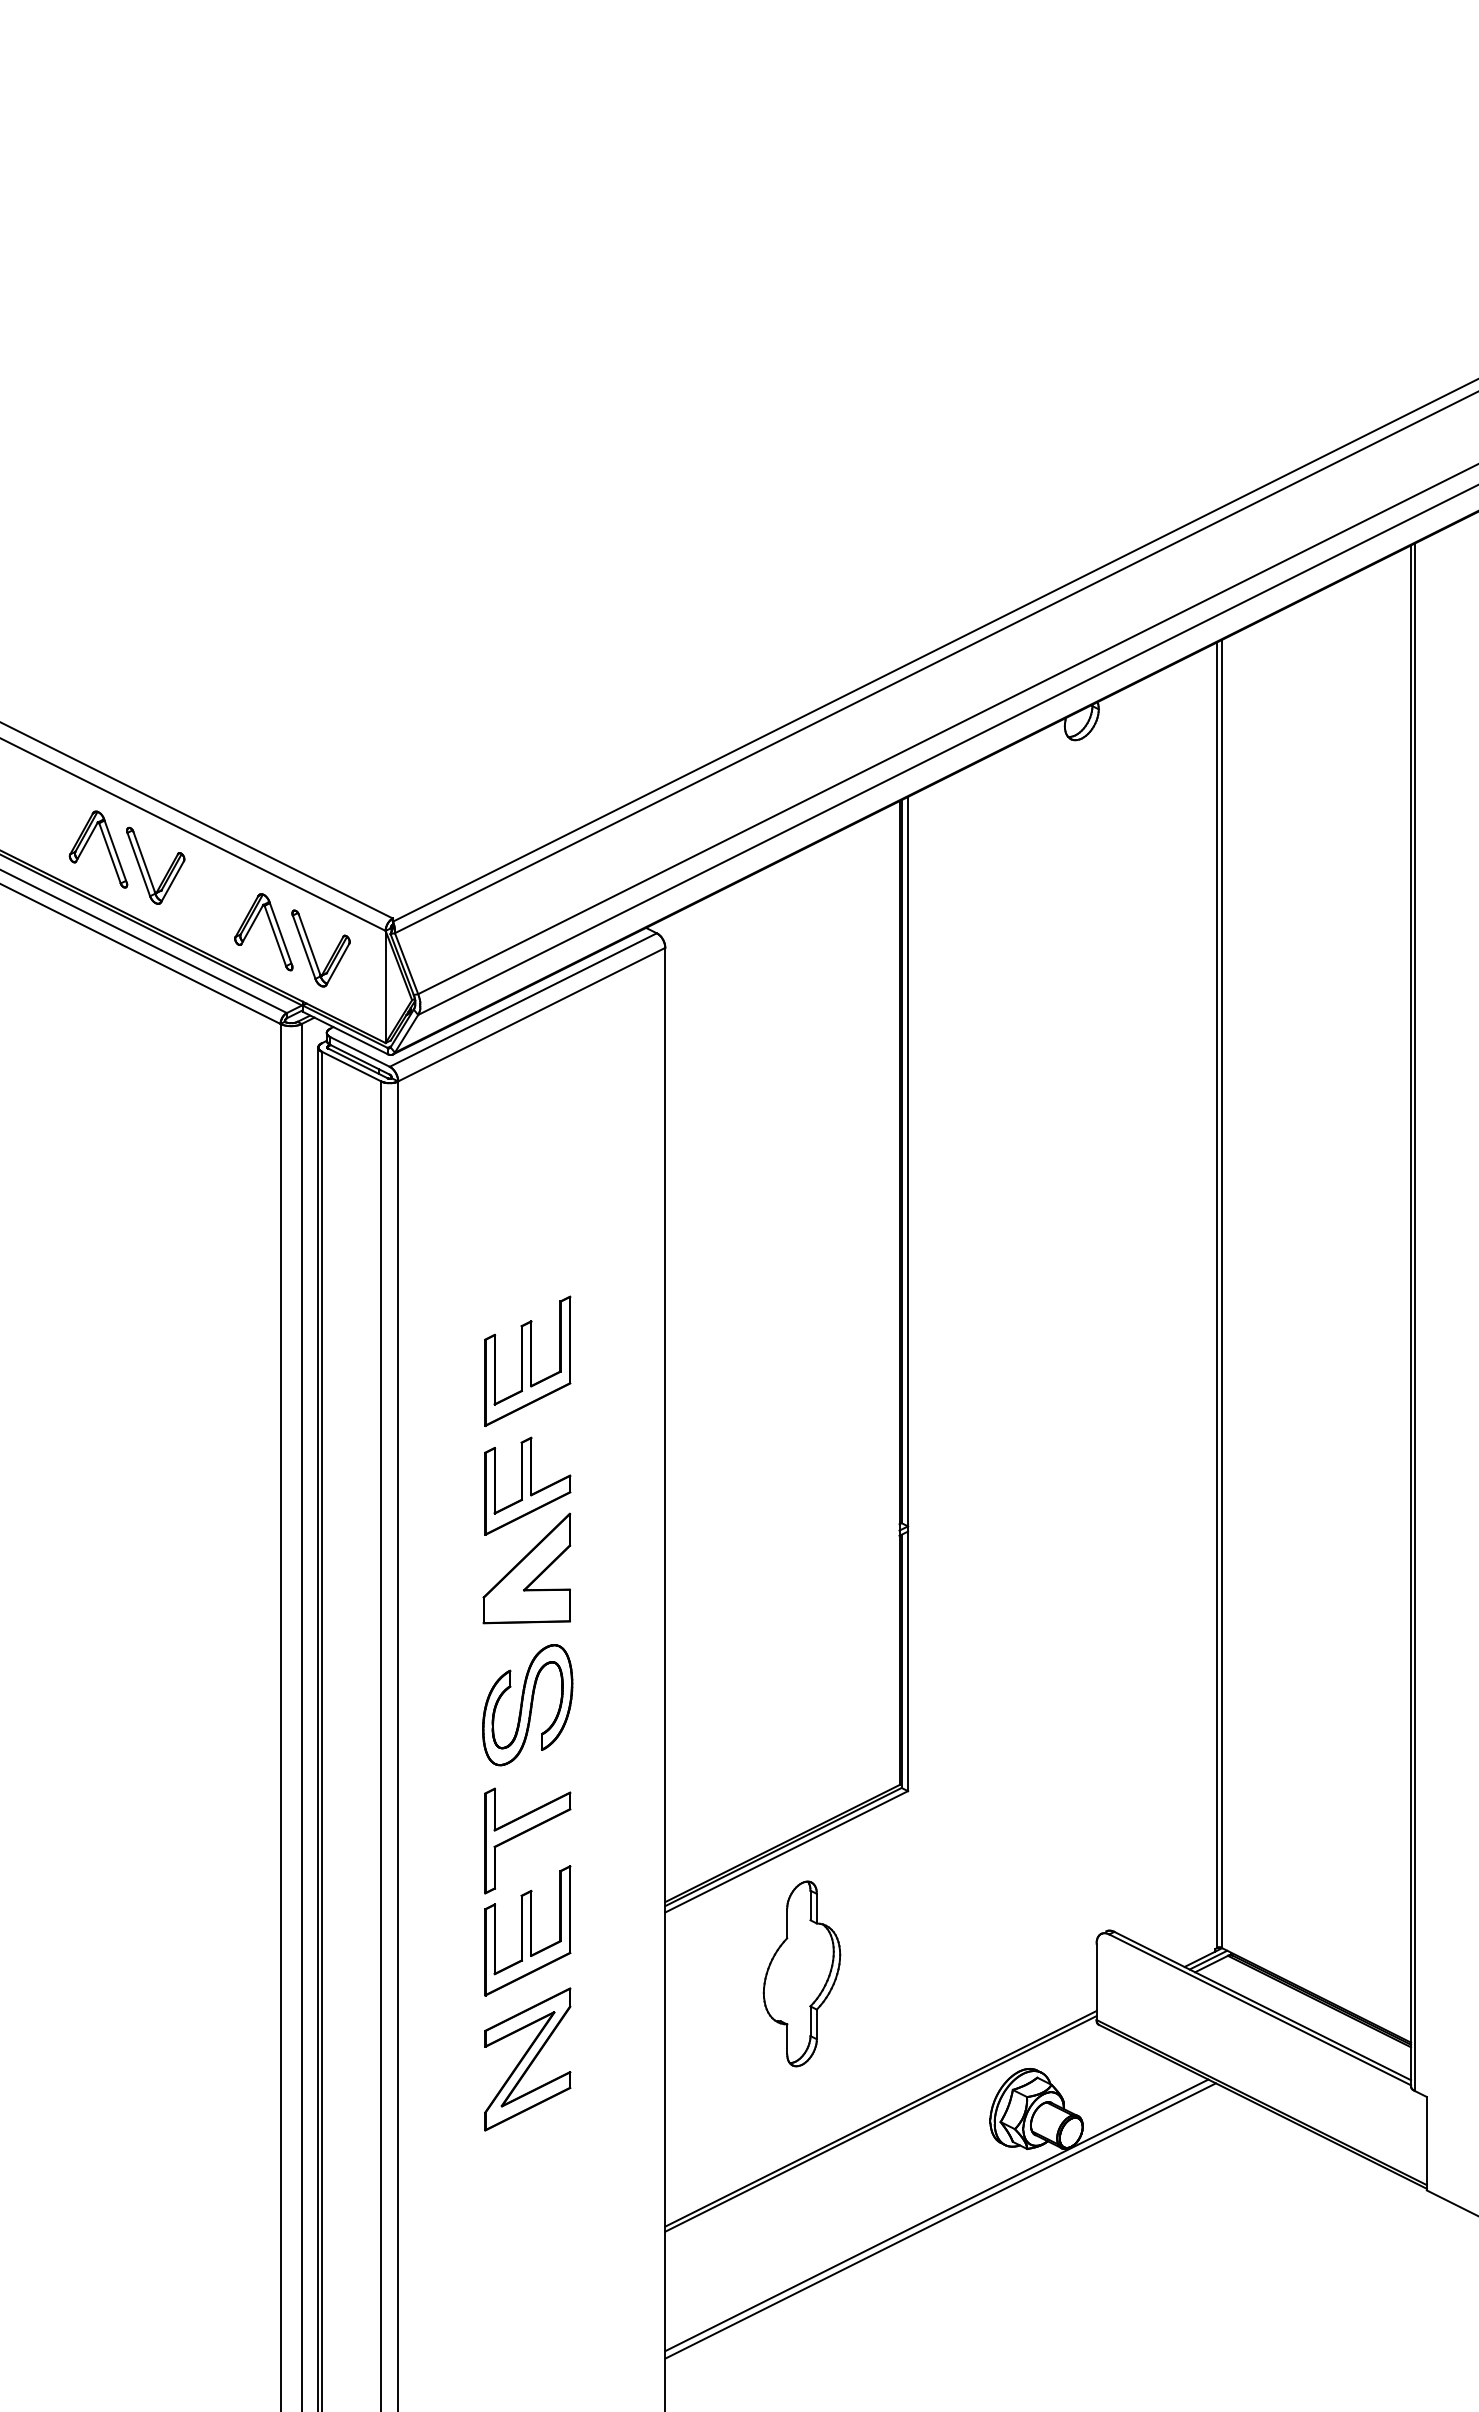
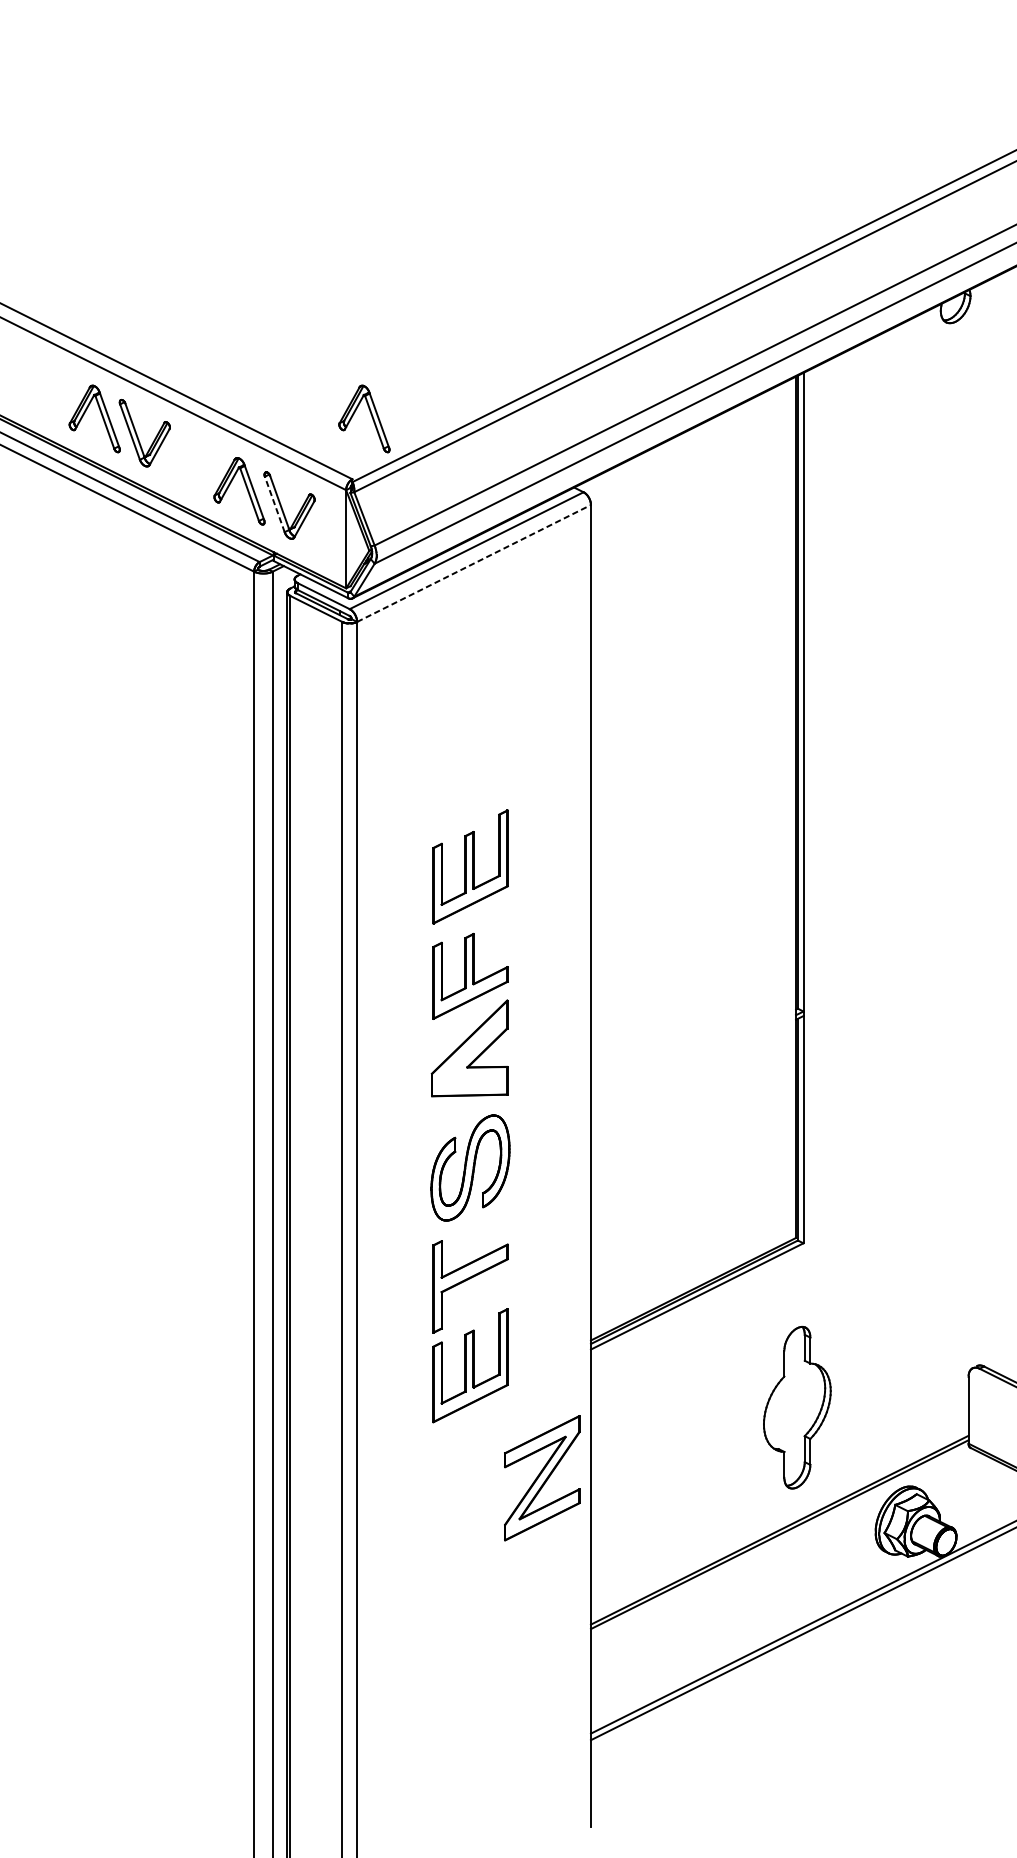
part: (414, 846) -> (371, 416), added
line: (304, 947) -> (275, 504), solid -> dashed
line: (532, 1014) -> (474, 563), solid -> dashed
part: (801, 1973) -> (796, 1407), moved
part: (527, 2059) -> (542, 1478), moved

